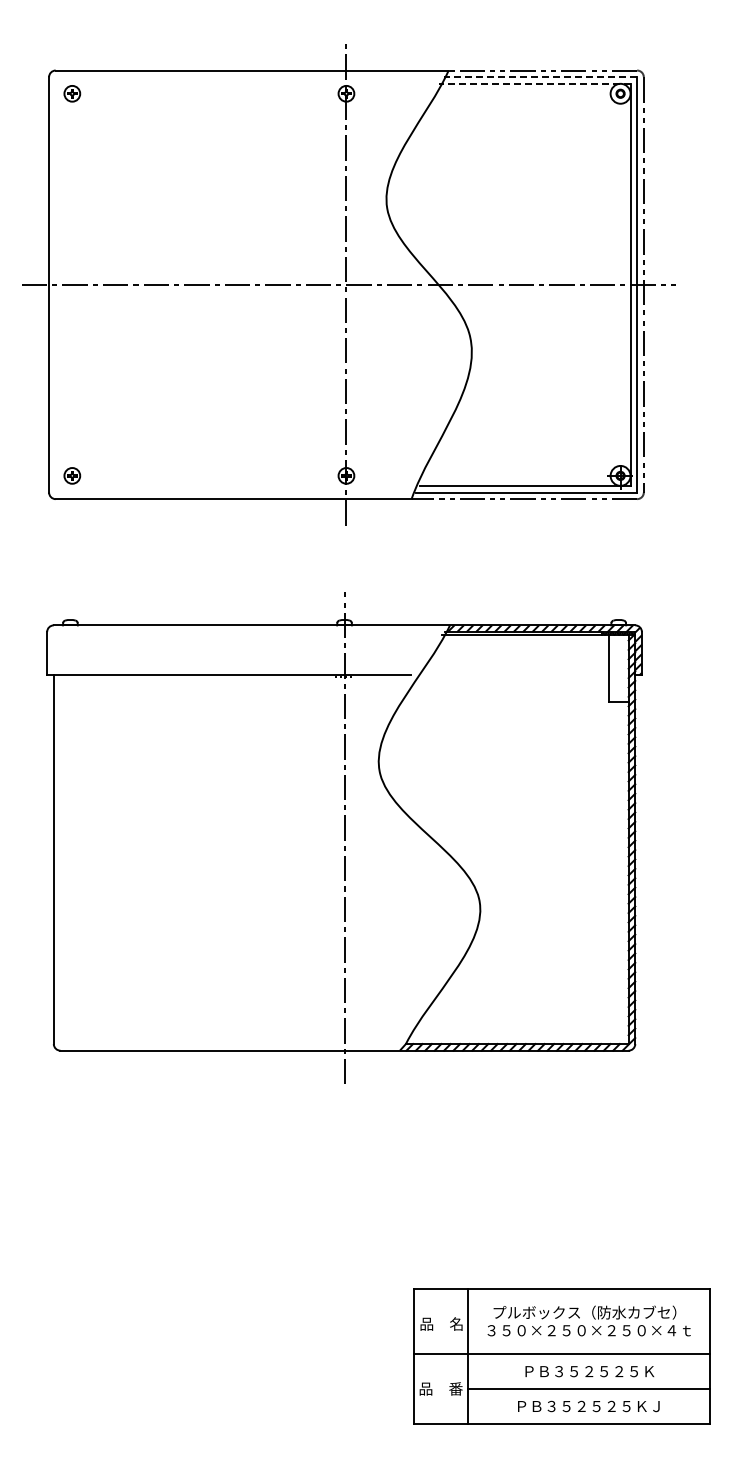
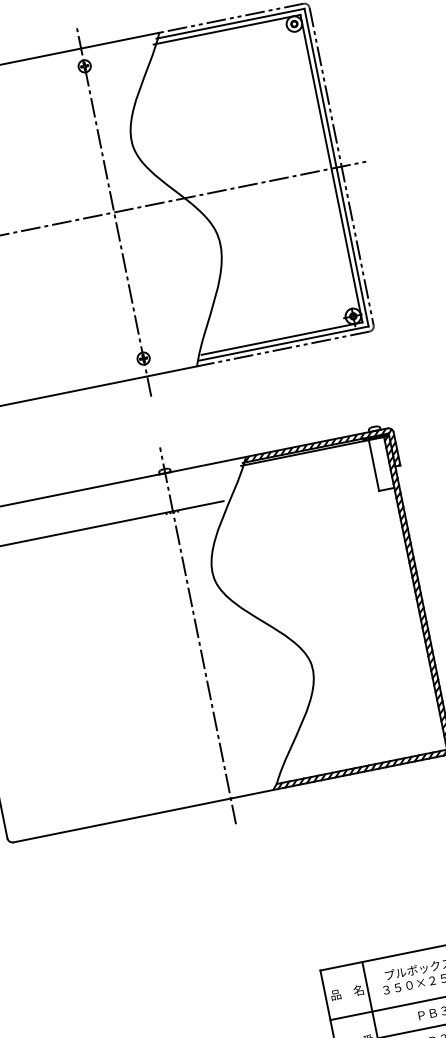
line: (540, 77) -> (230, 23), dashed -> solid
line: (534, 83) -> (226, 29), dashed -> solid

